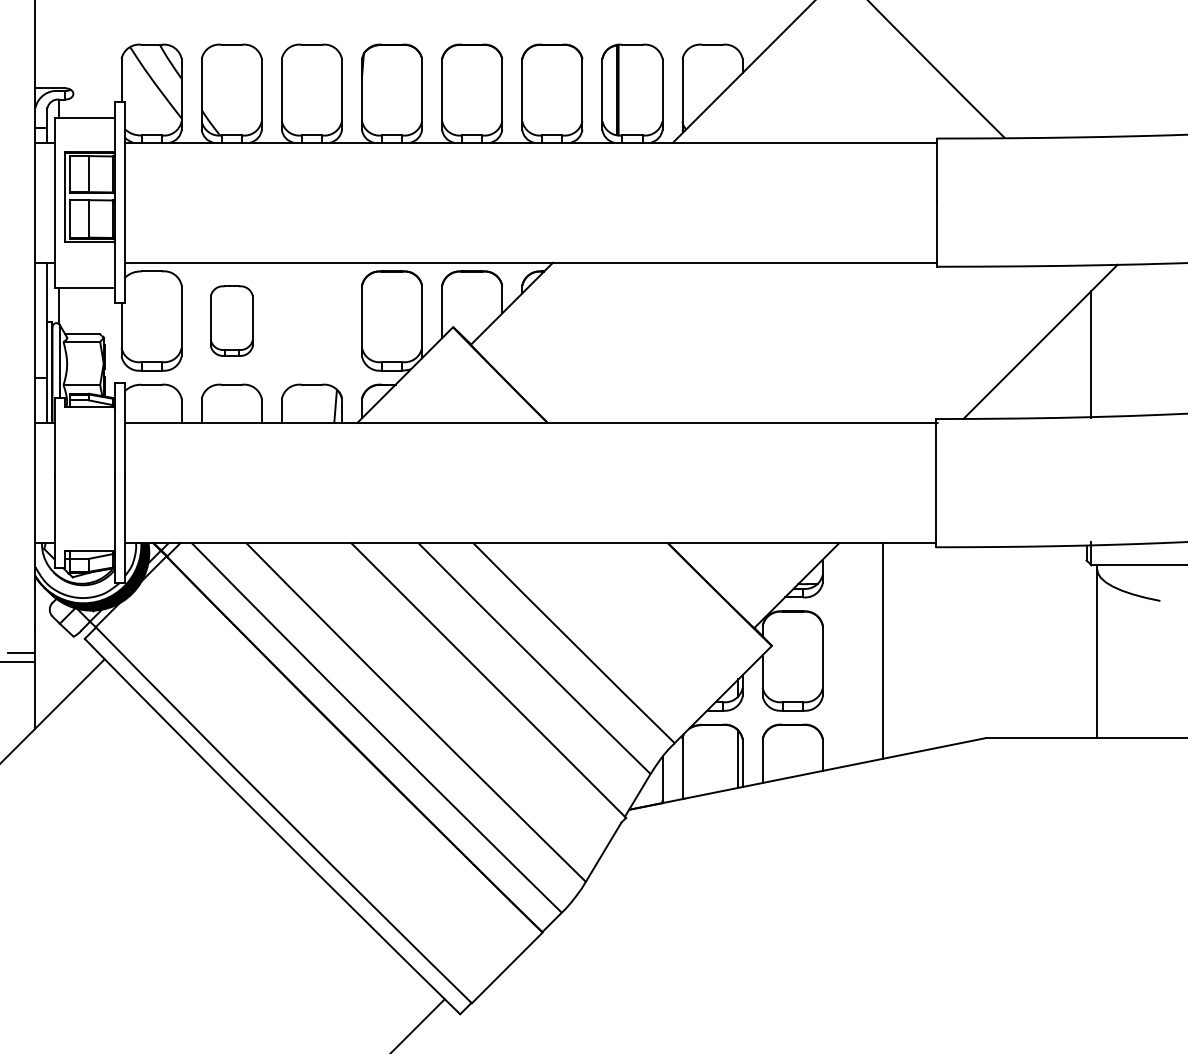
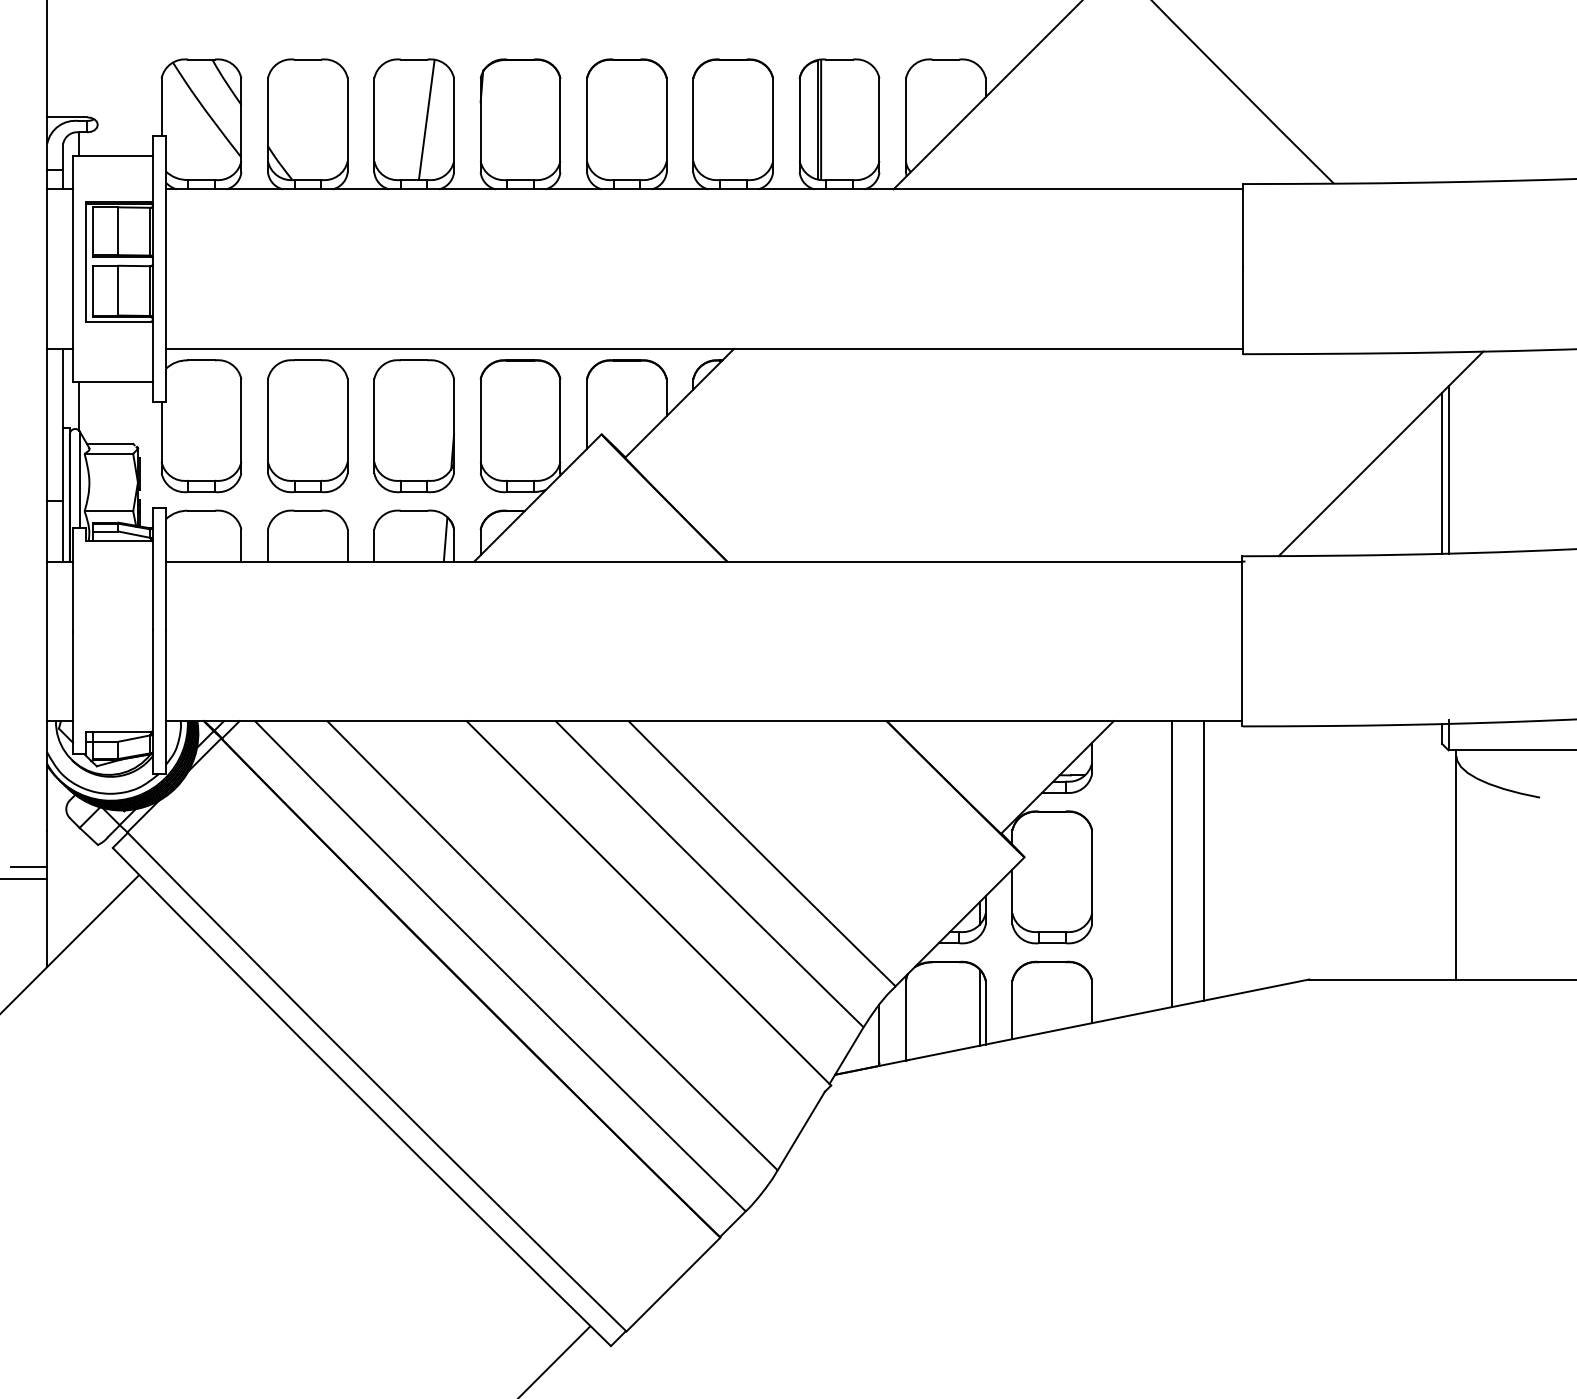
line: (321, 89) -> (426, 119), added
part: (231, 321) -> (307, 426), size x1.43
part: (311, 321) -> (413, 426), added
line: (1086, 356) -> (1442, 473), added
line: (906, 648) -> (1203, 860), added

